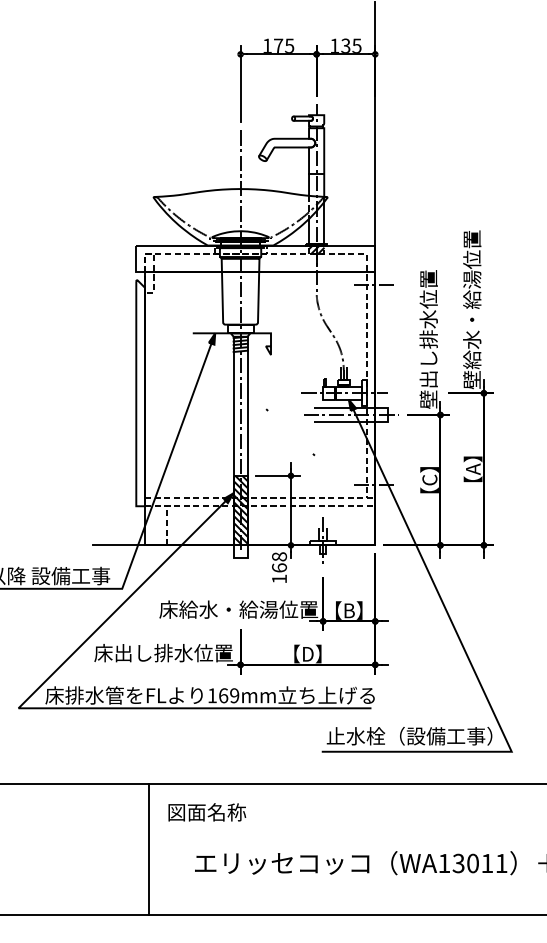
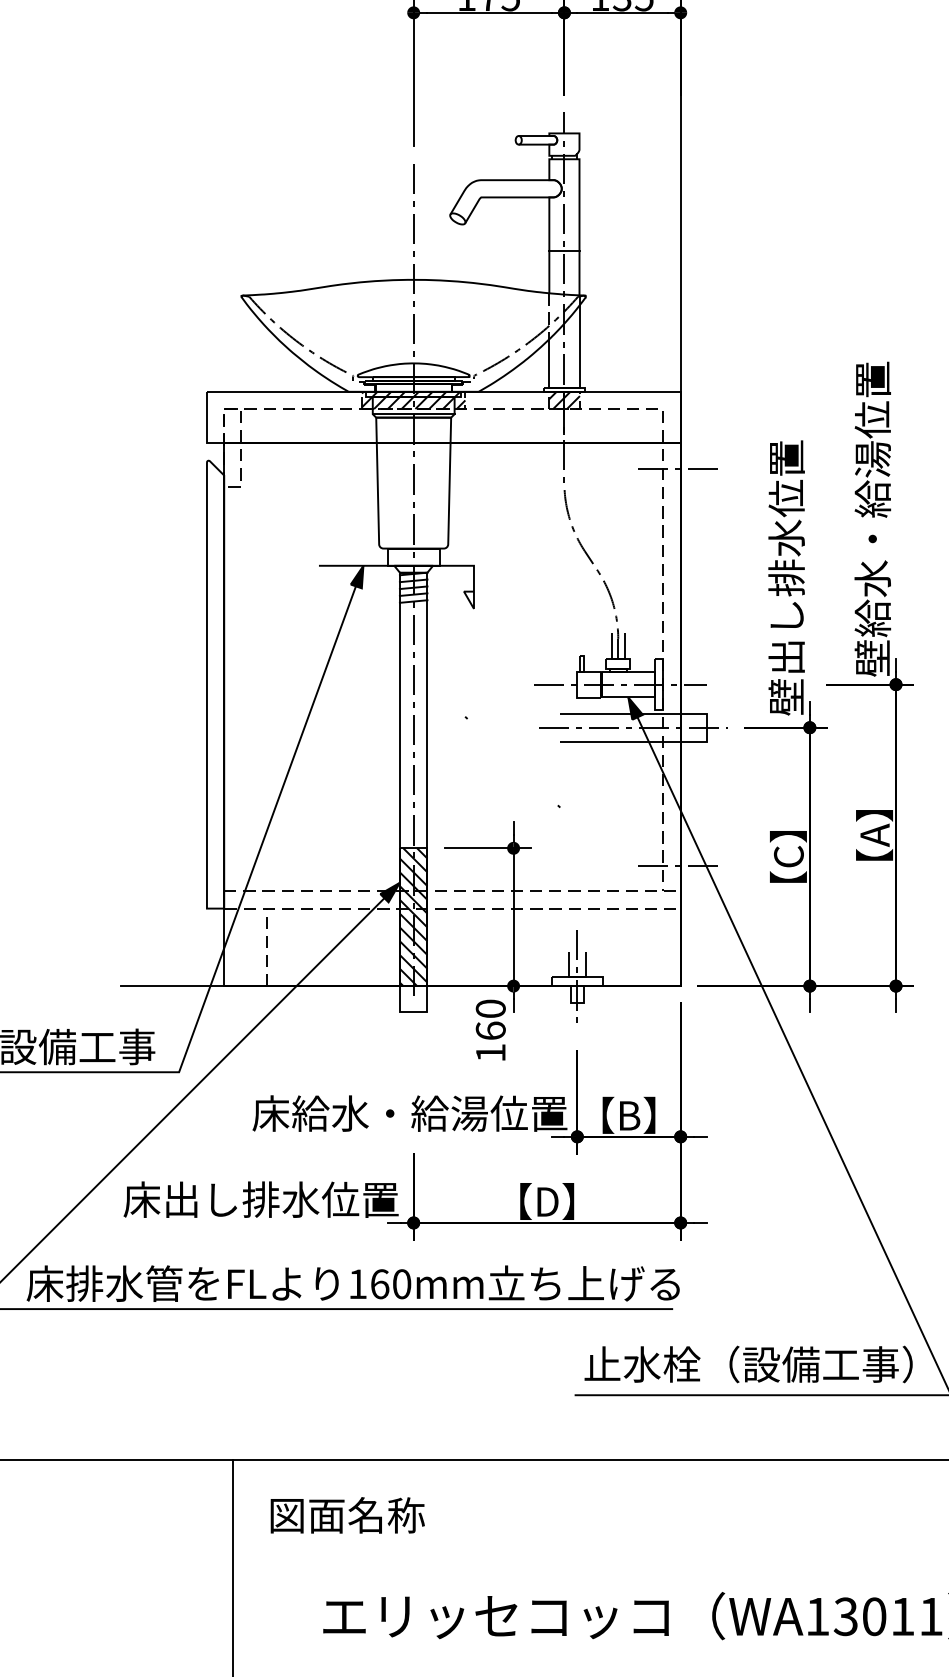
hatch: (240, 249) -> (413, 399), added
text: (279, 556) -> (490, 1008), 168 -> 160
text: (234, 695) -> (401, 1283), 169mm -> 160mm

